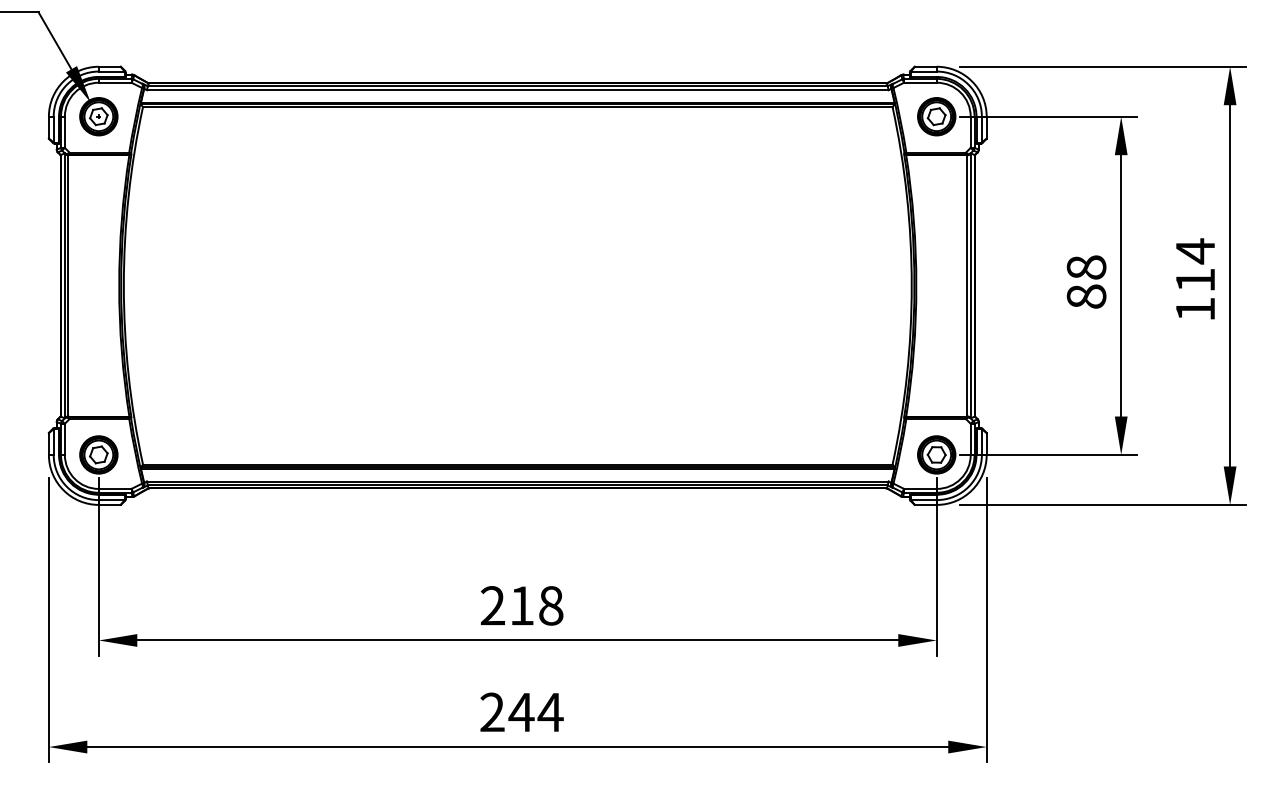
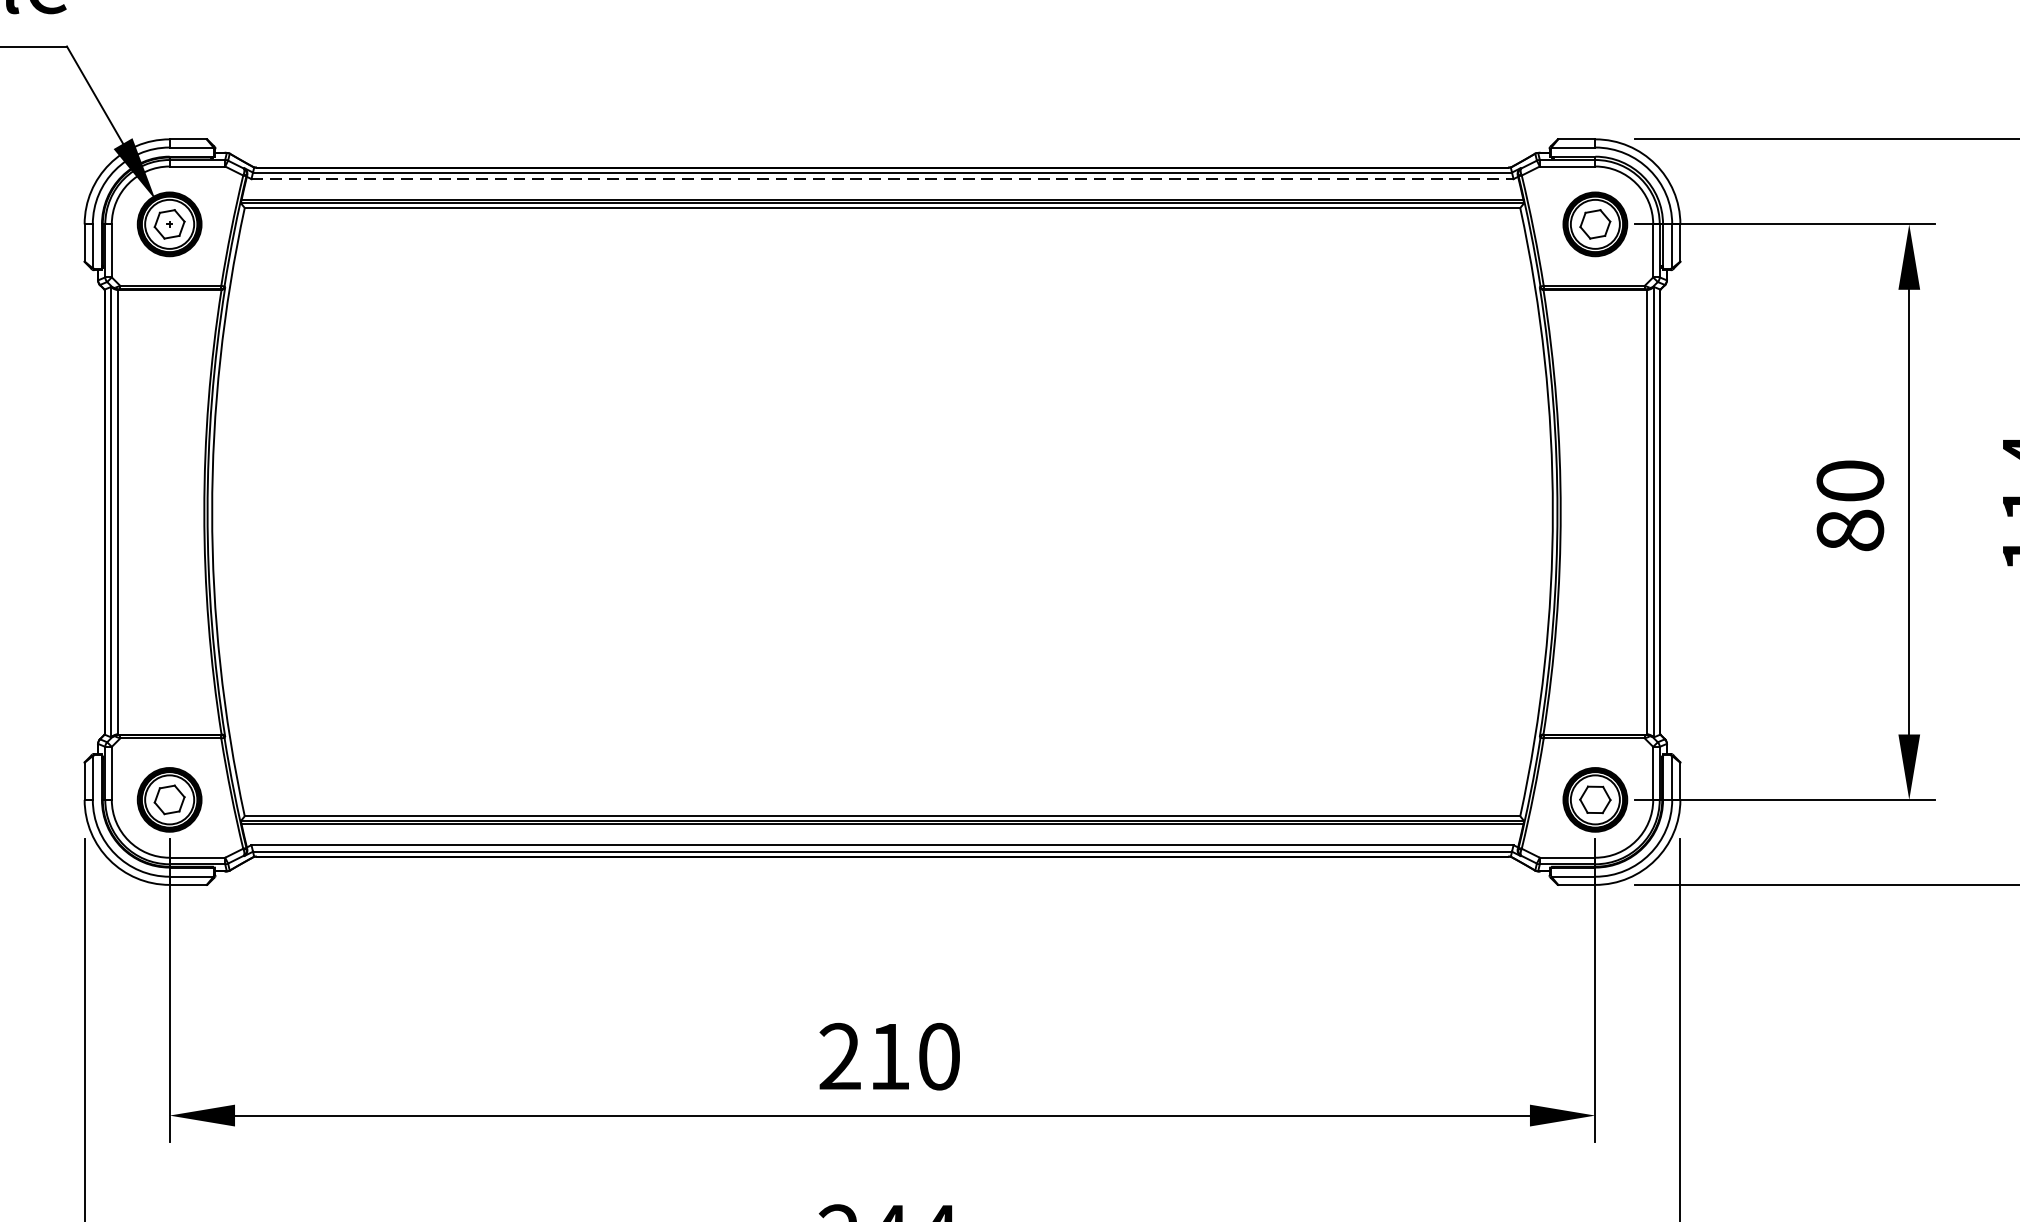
line: (517, 90) -> (882, 179), solid -> dashed
text: (1086, 267) -> (1850, 480), 88 -> 80
text: (551, 605) -> (939, 1056), 218 -> 210

